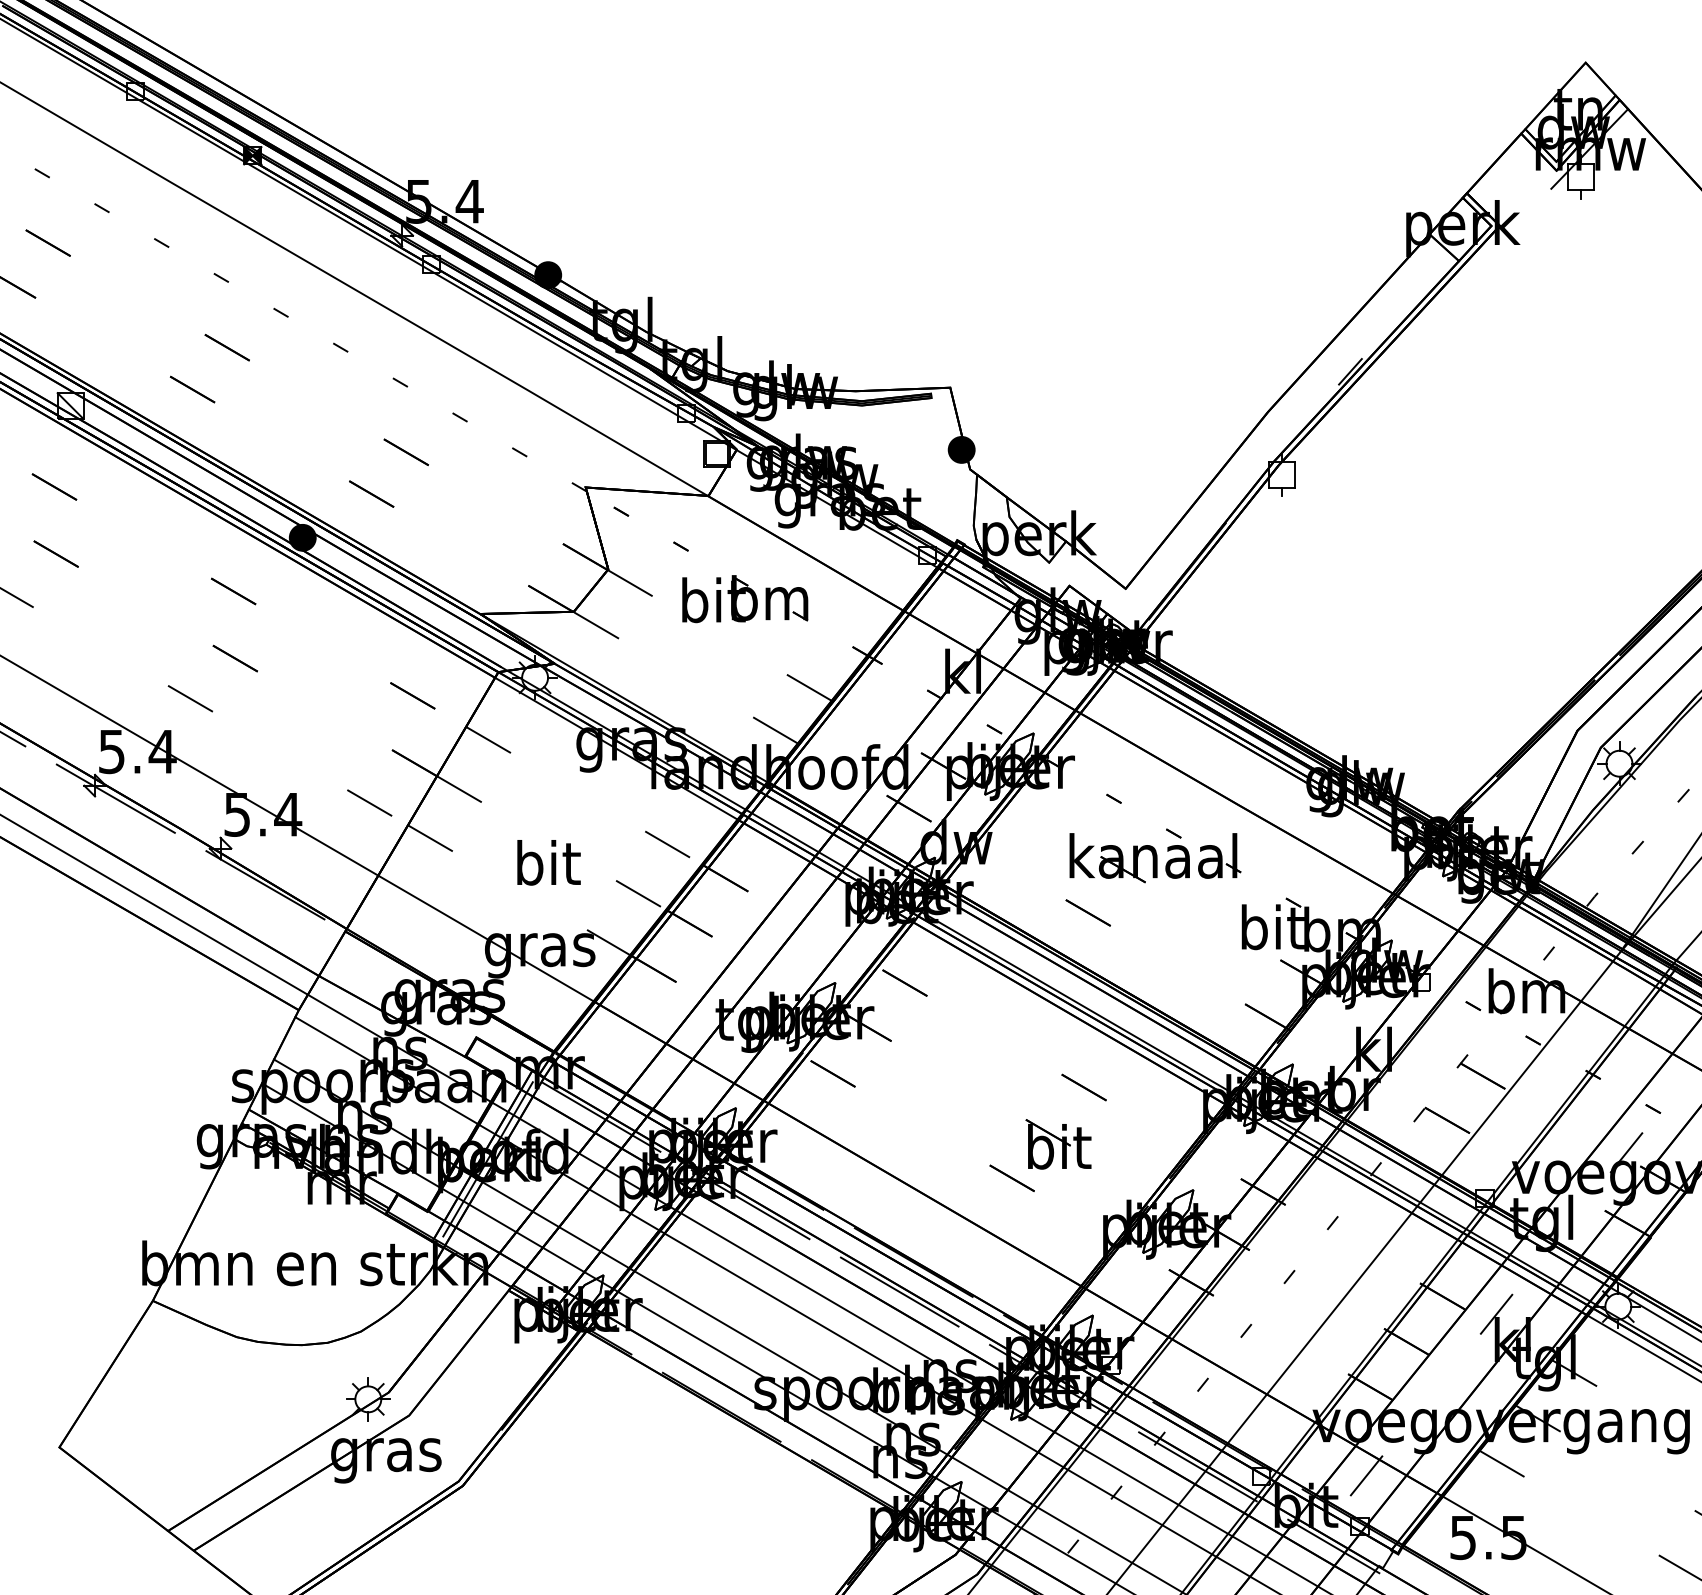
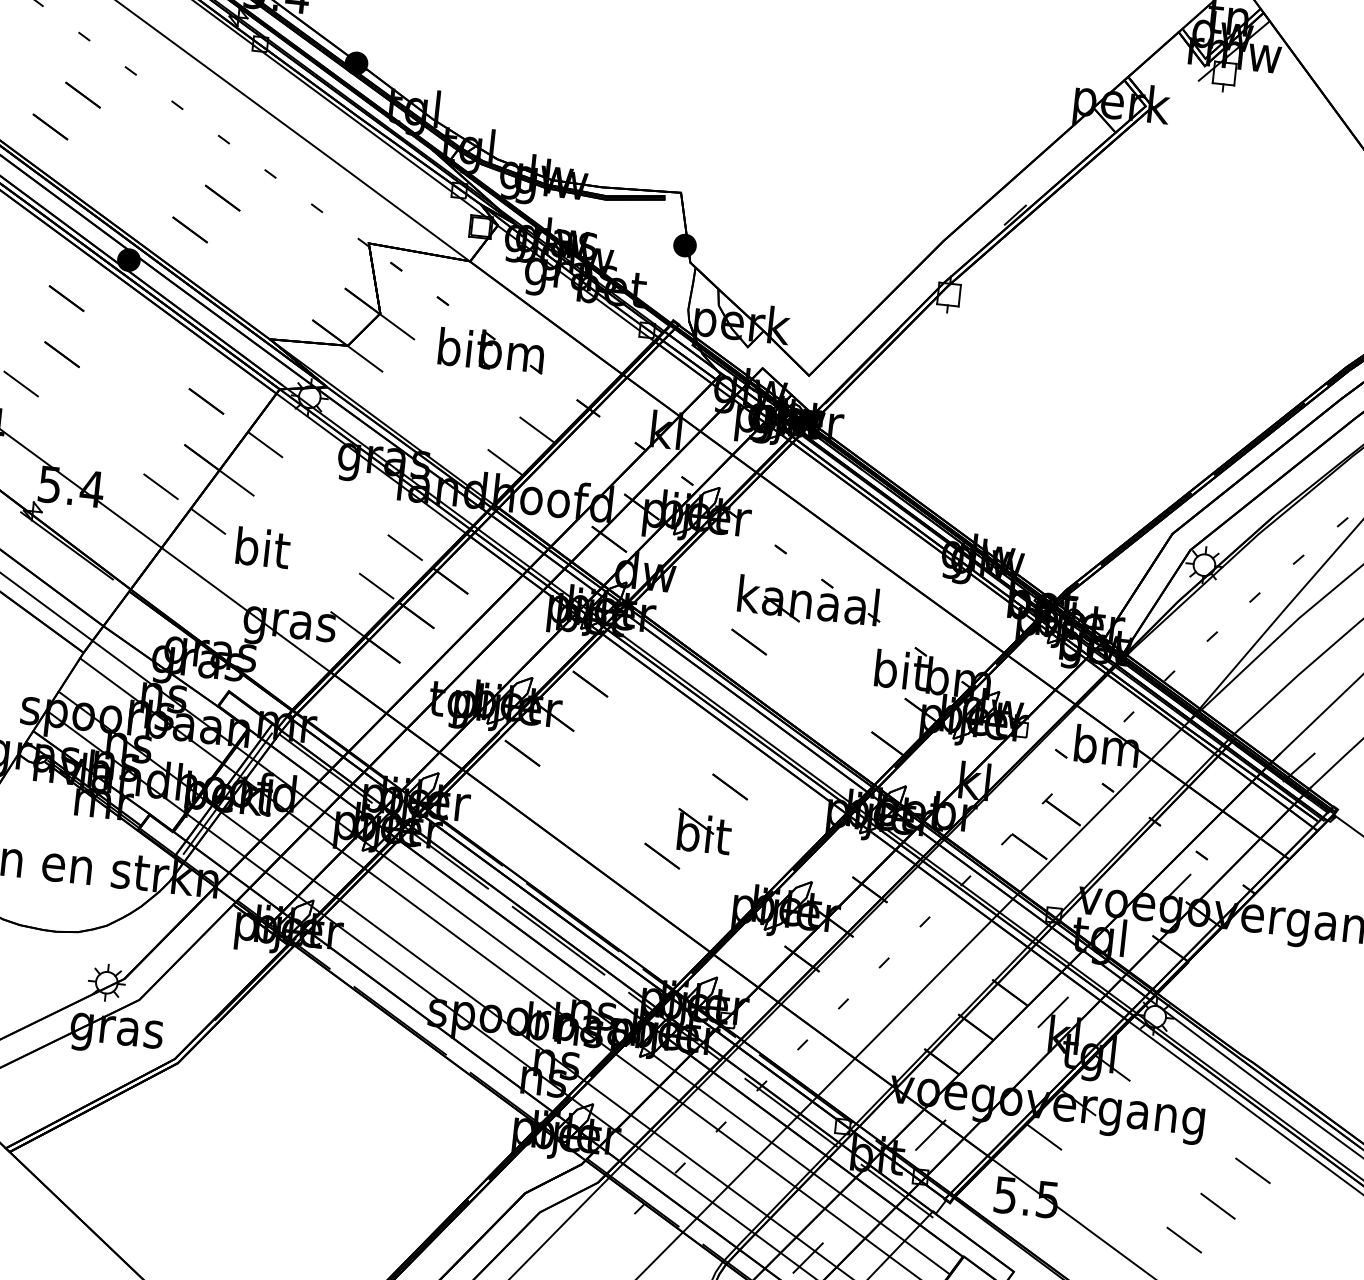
text: (548, 862) -> (262, 547), moved

